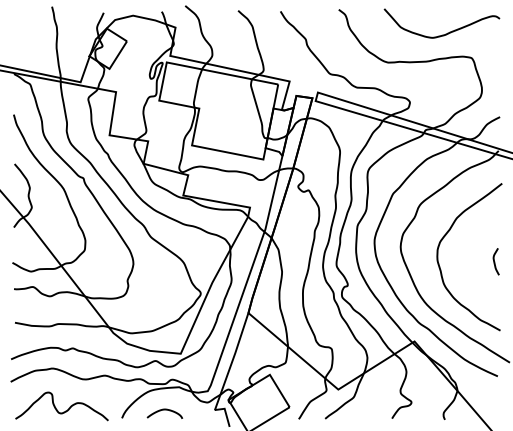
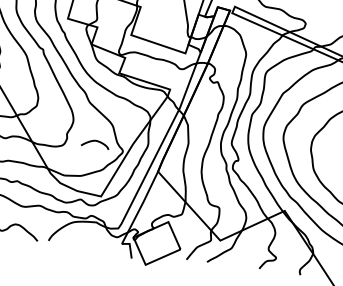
curve: (164, 410) -> (95, 141), moved

